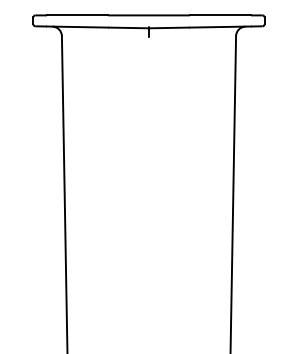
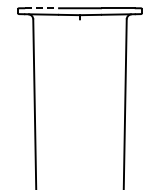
line: (79, 15) -> (42, 8), solid -> dashed

